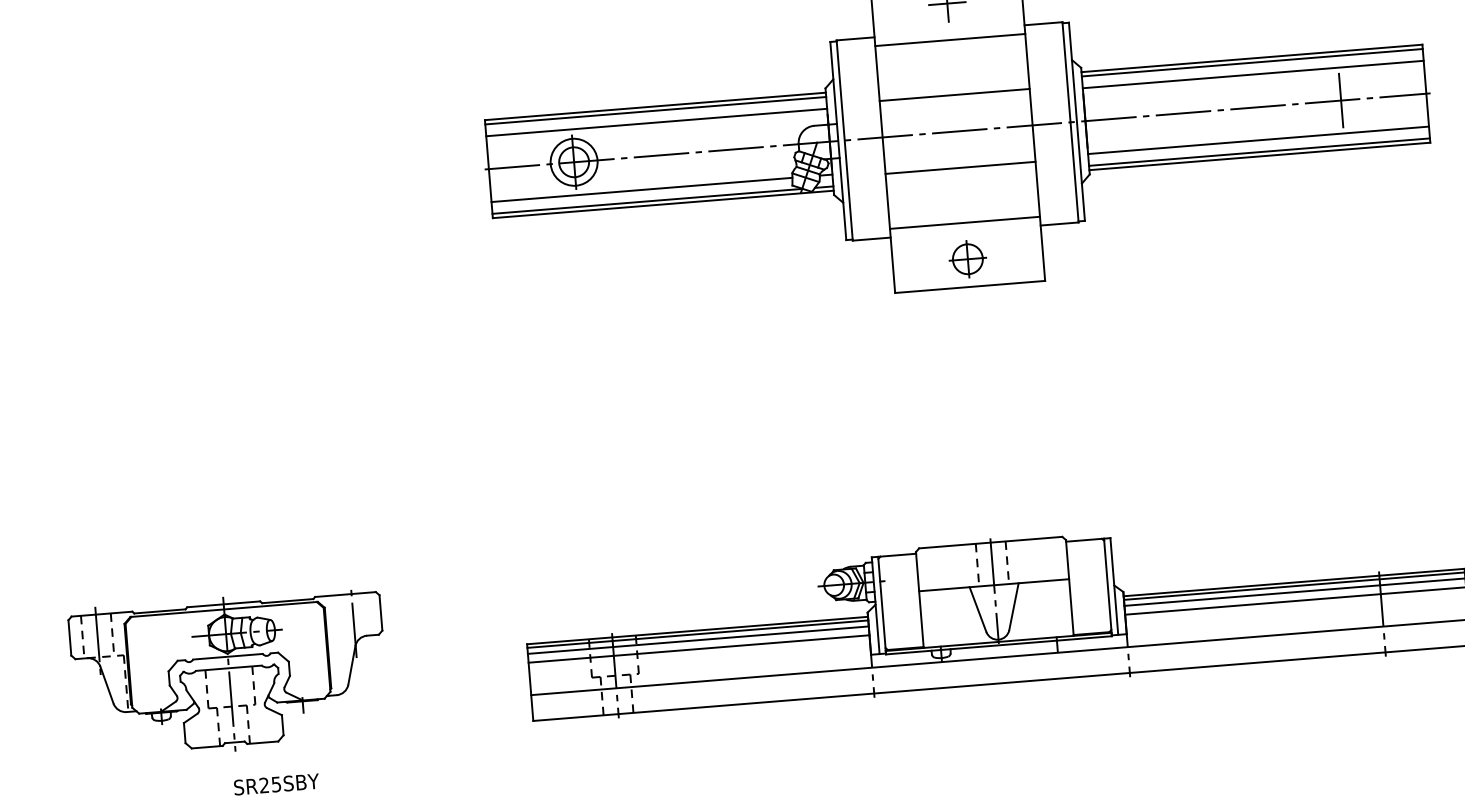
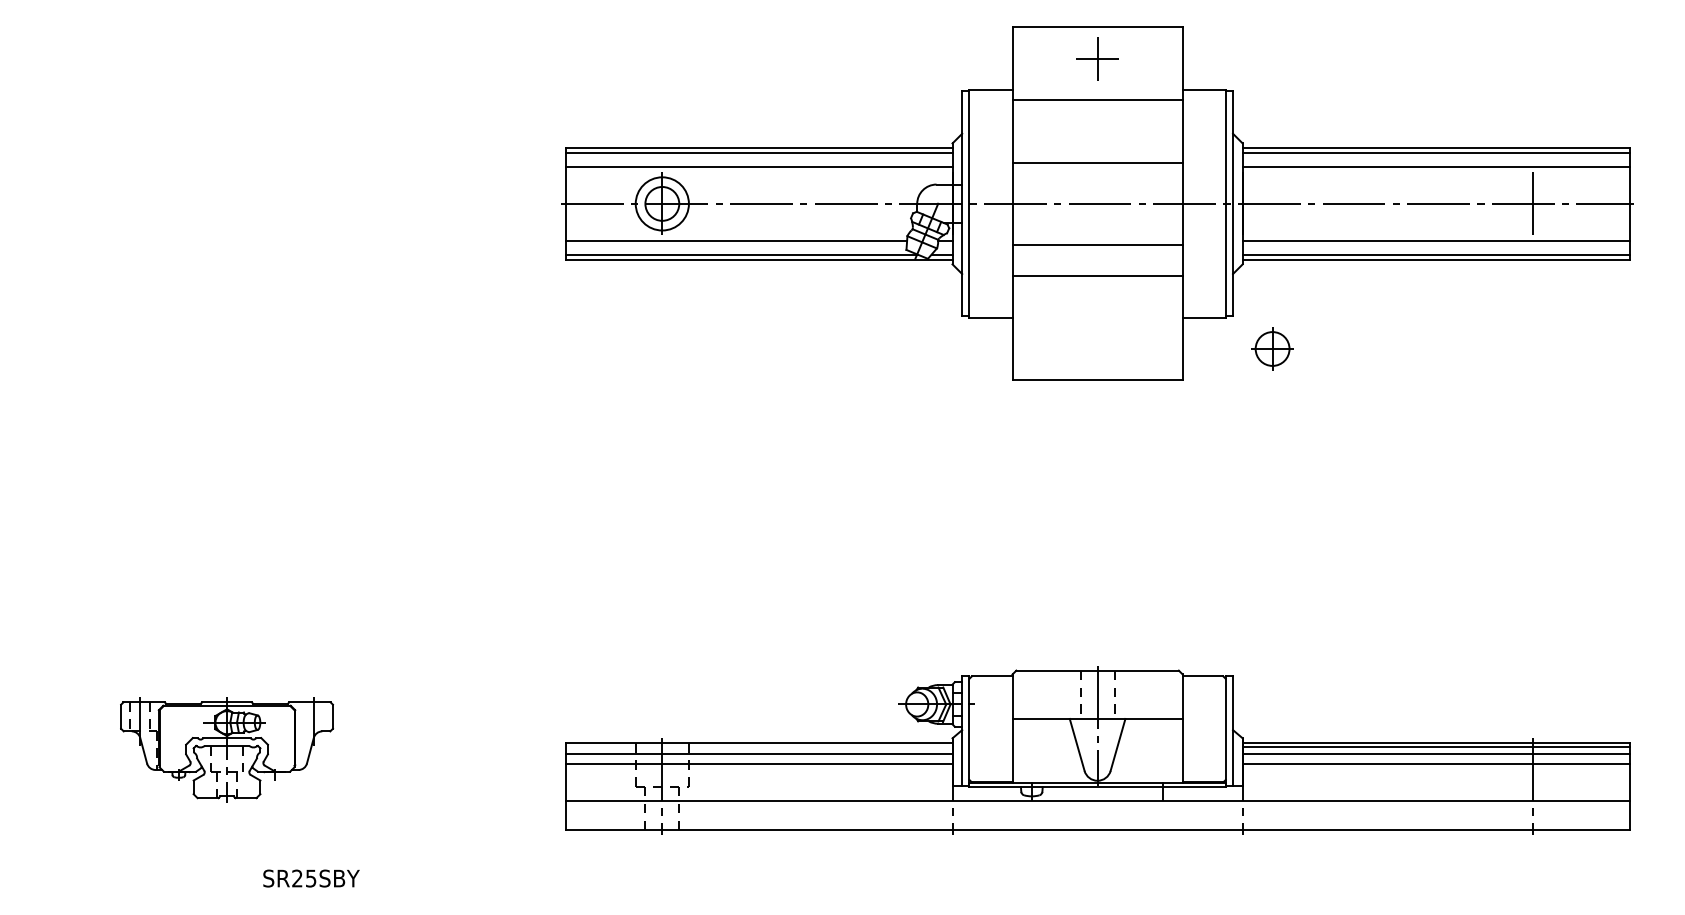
line: (964, 222) -> (1097, 275), moved
part: (967, 258) -> (1272, 348), moved
line: (697, 634) -> (758, 747), removed
part: (228, 673) -> (226, 749), size x0.6
text: (276, 784) -> (311, 878), moved

